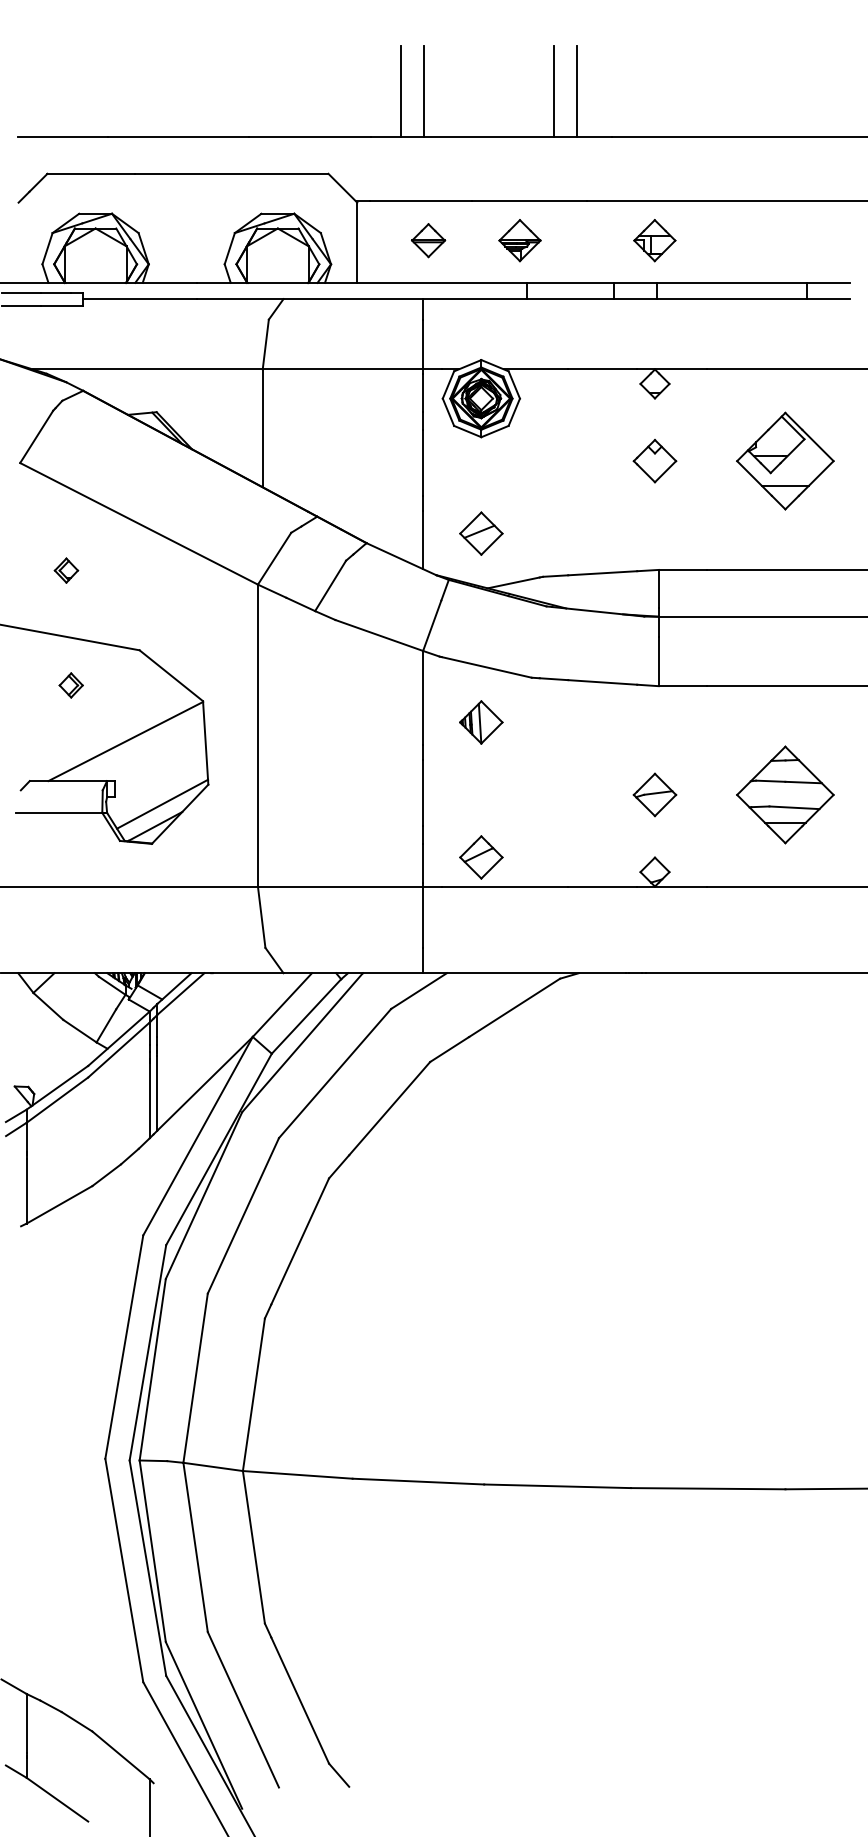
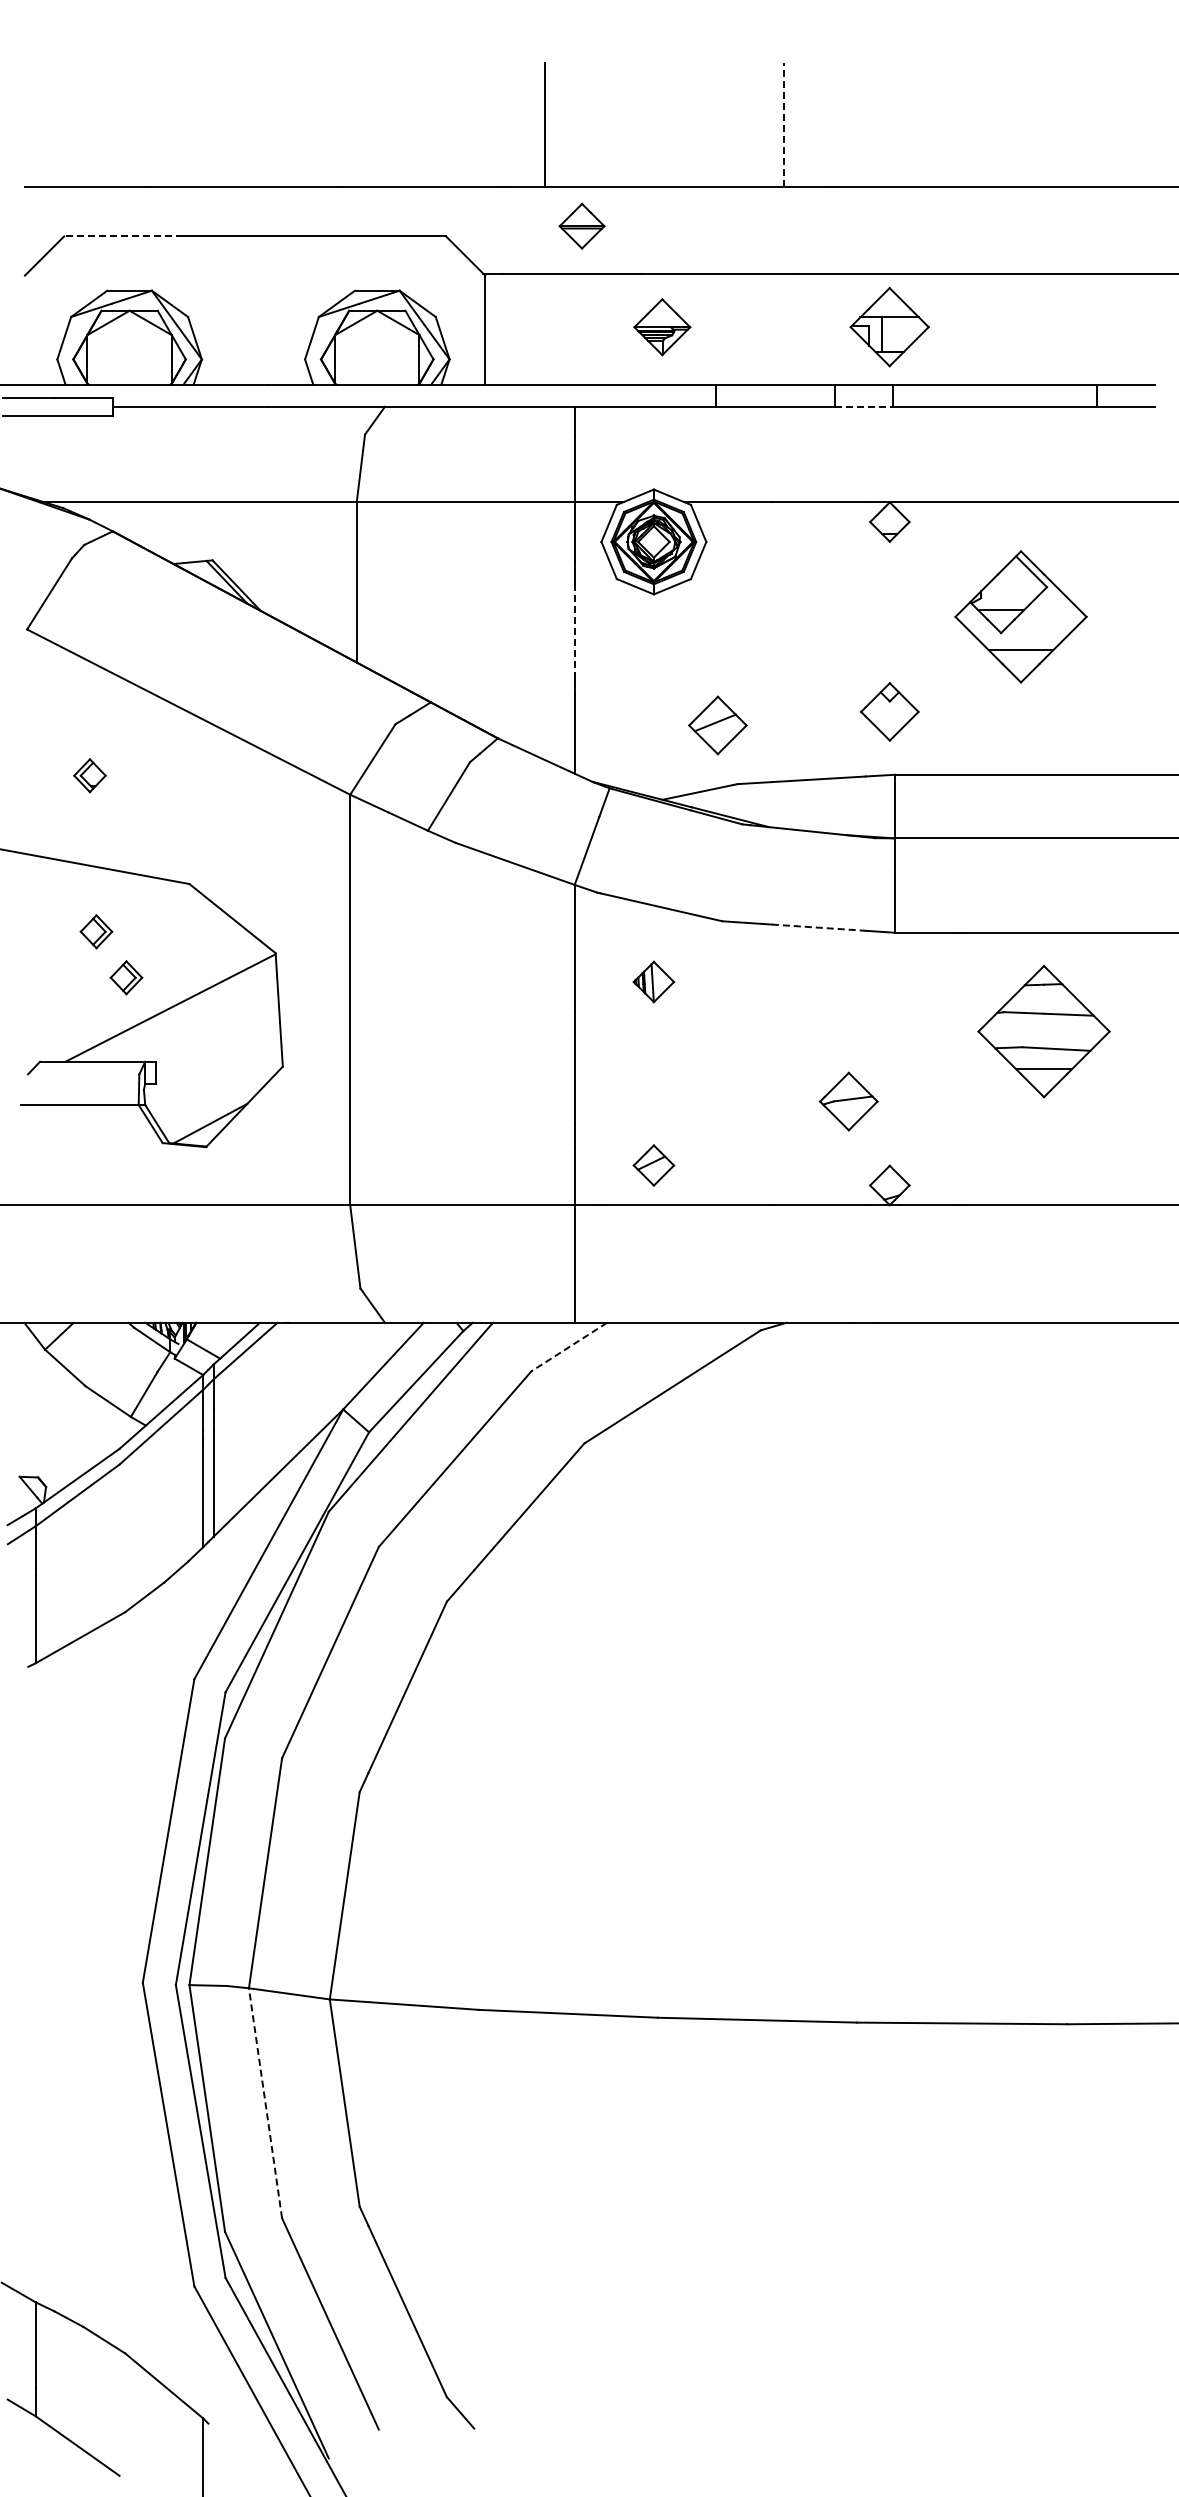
line: (424, 91) -> (576, 124), removed
line: (554, 91) -> (753, 124), removed
line: (577, 91) -> (784, 124), solid -> dashed
line: (91, 173) -> (123, 236), solid -> dashed
part: (428, 240) -> (581, 225), moved
part: (520, 240) -> (662, 327), moved
part: (654, 240) -> (889, 327), size x1.4
line: (635, 298) -> (863, 406), solid -> dashed
part: (654, 460) -> (889, 711), moved
part: (784, 460) -> (1020, 616), moved
line: (422, 463) -> (574, 629), solid -> dashed
part: (481, 533) -> (717, 725), moved
line: (603, 682) -> (819, 927), solid -> dashed
part: (93, 719) -> (126, 977), added
part: (481, 722) -> (653, 981), size x0.7
part: (654, 794) -> (848, 1101), moved
part: (784, 794) -> (1043, 1031), moved
line: (162, 803) -> (220, 1092), removed
part: (481, 857) -> (653, 1165), size x0.7
line: (419, 991) -> (569, 1347), solid -> dashed
line: (195, 1546) -> (265, 2102), solid -> dashed

